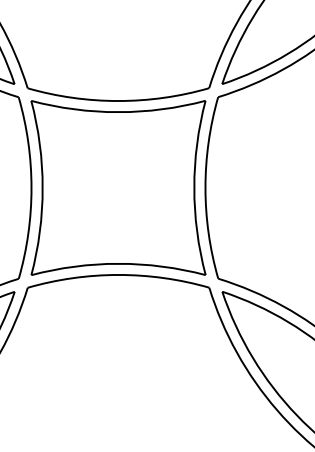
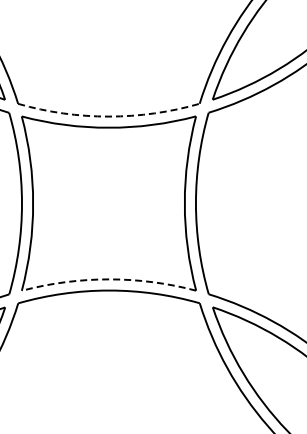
arc: (118, 101) -> (108, 117), solid -> dashed
arc: (118, 263) -> (108, 279), solid -> dashed

